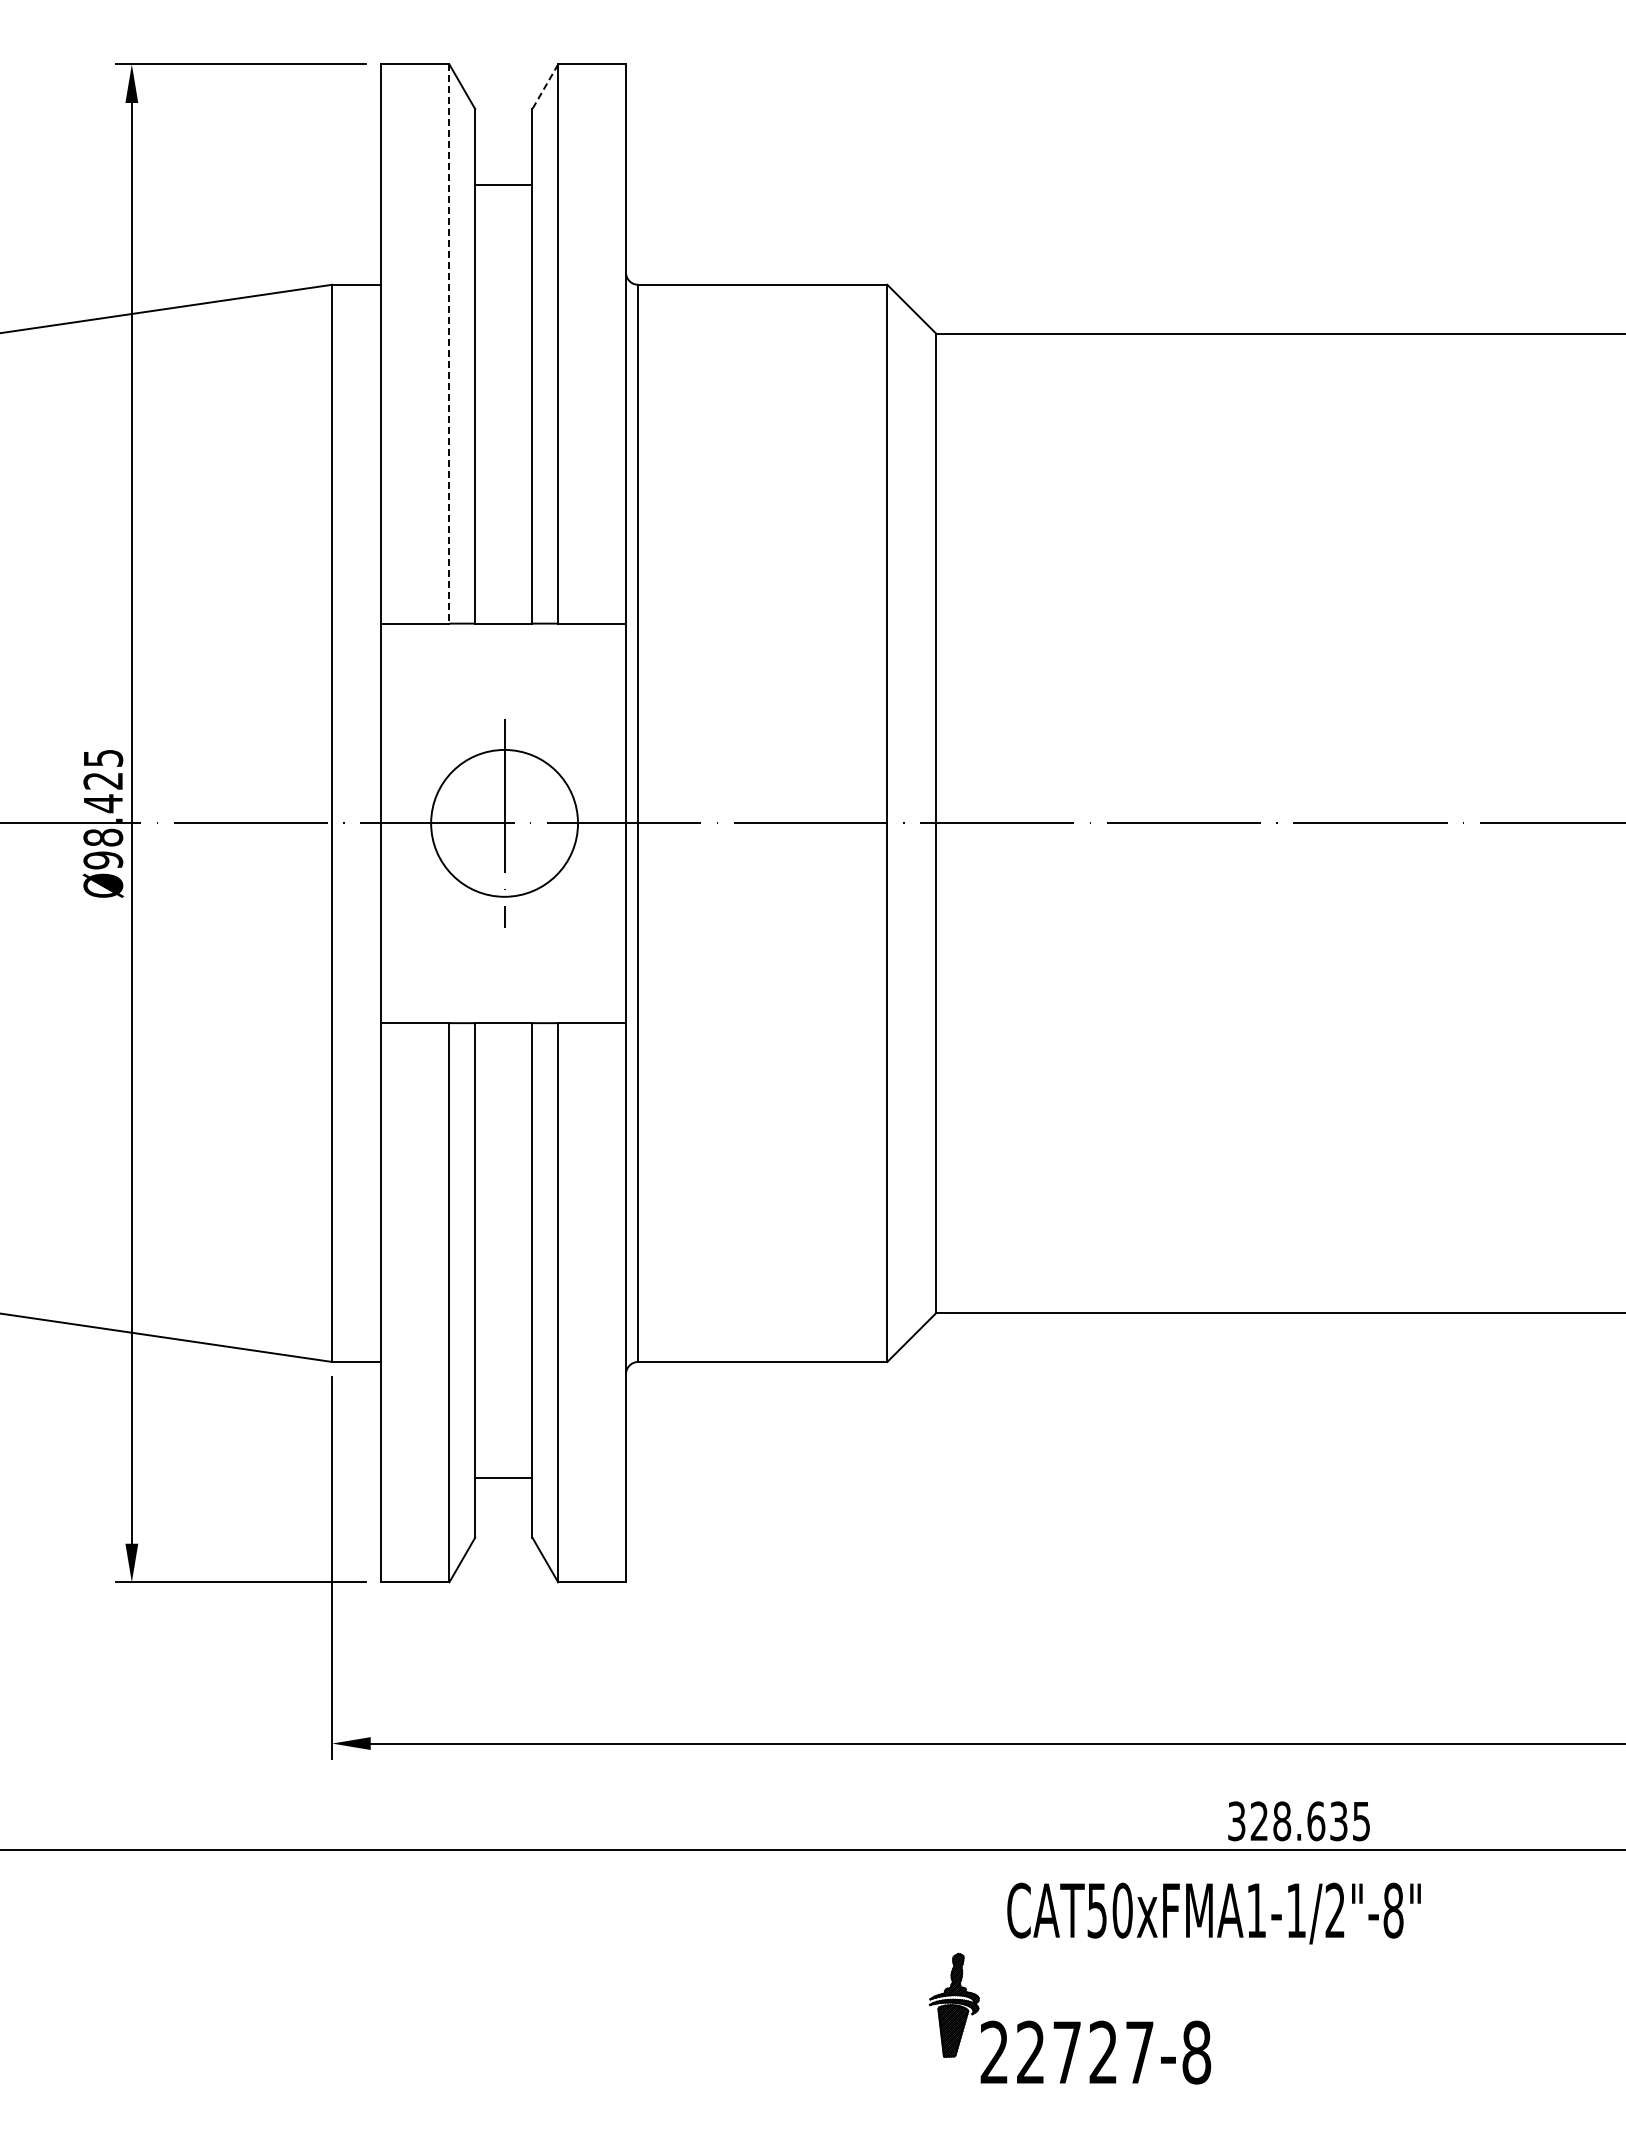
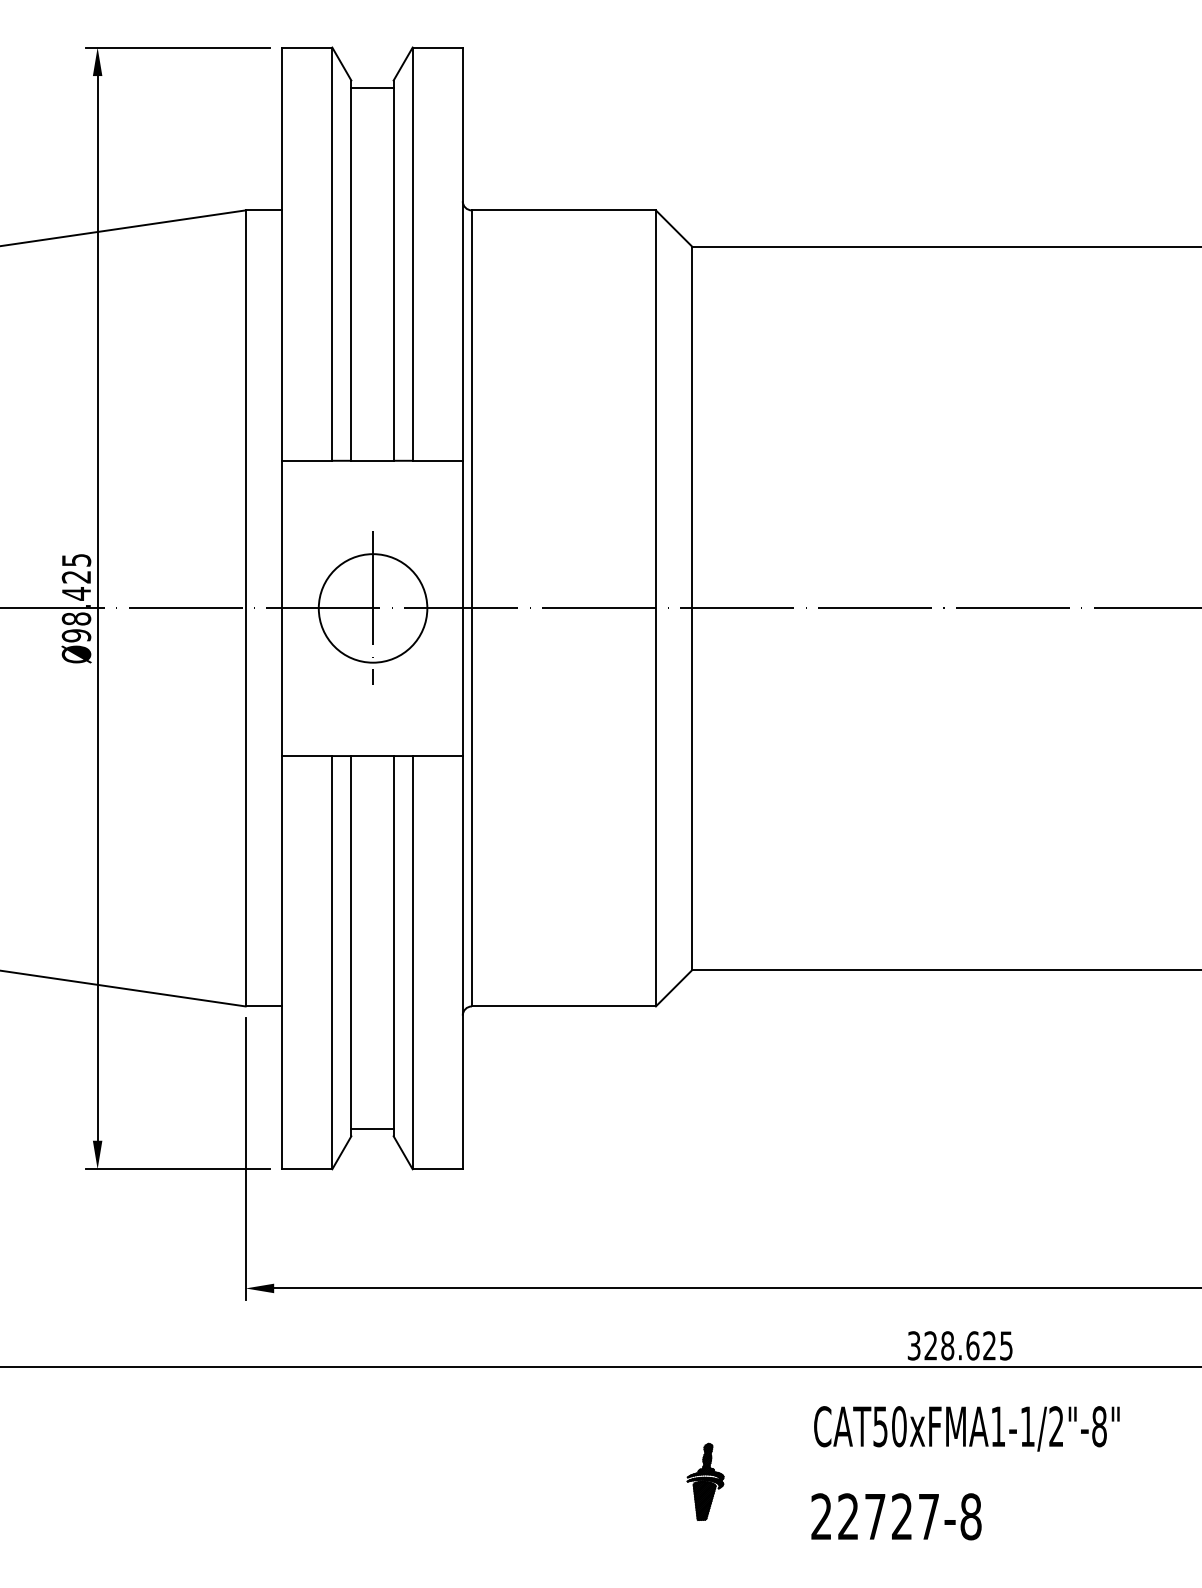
line: (545, 86) -> (403, 63), dashed -> solid
line: (503, 185) -> (372, 88), moved
line: (449, 344) -> (332, 254), dashed -> solid
line: (503, 1478) -> (372, 1128), moved
text: (1338, 1821) -> (989, 1346), 328.635 -> 328.625
text: (1213, 1913) -> (966, 1428), moved
text: (1095, 2052) -> (896, 1516), moved

